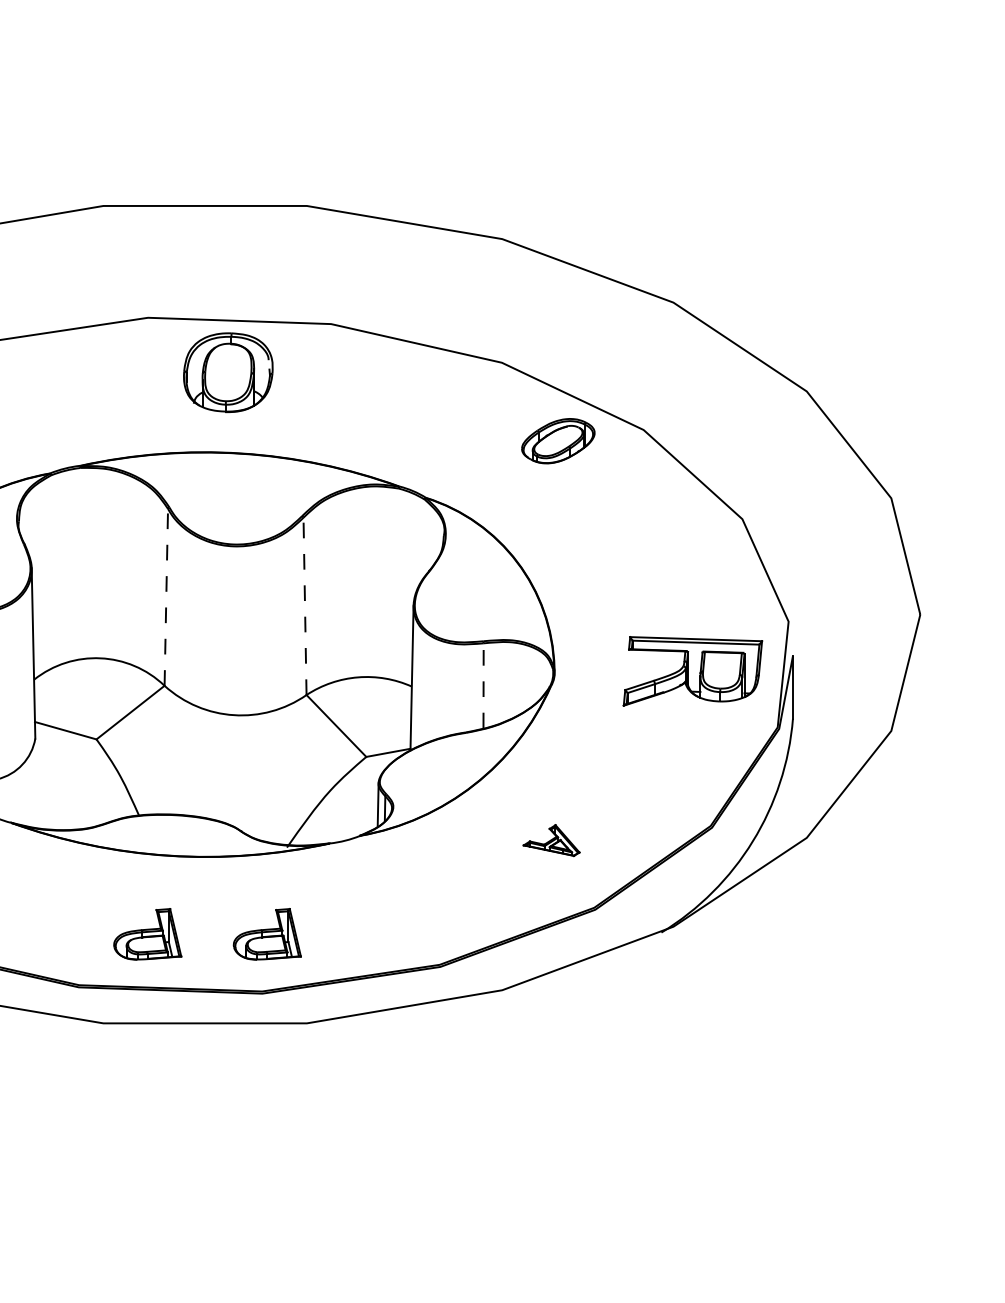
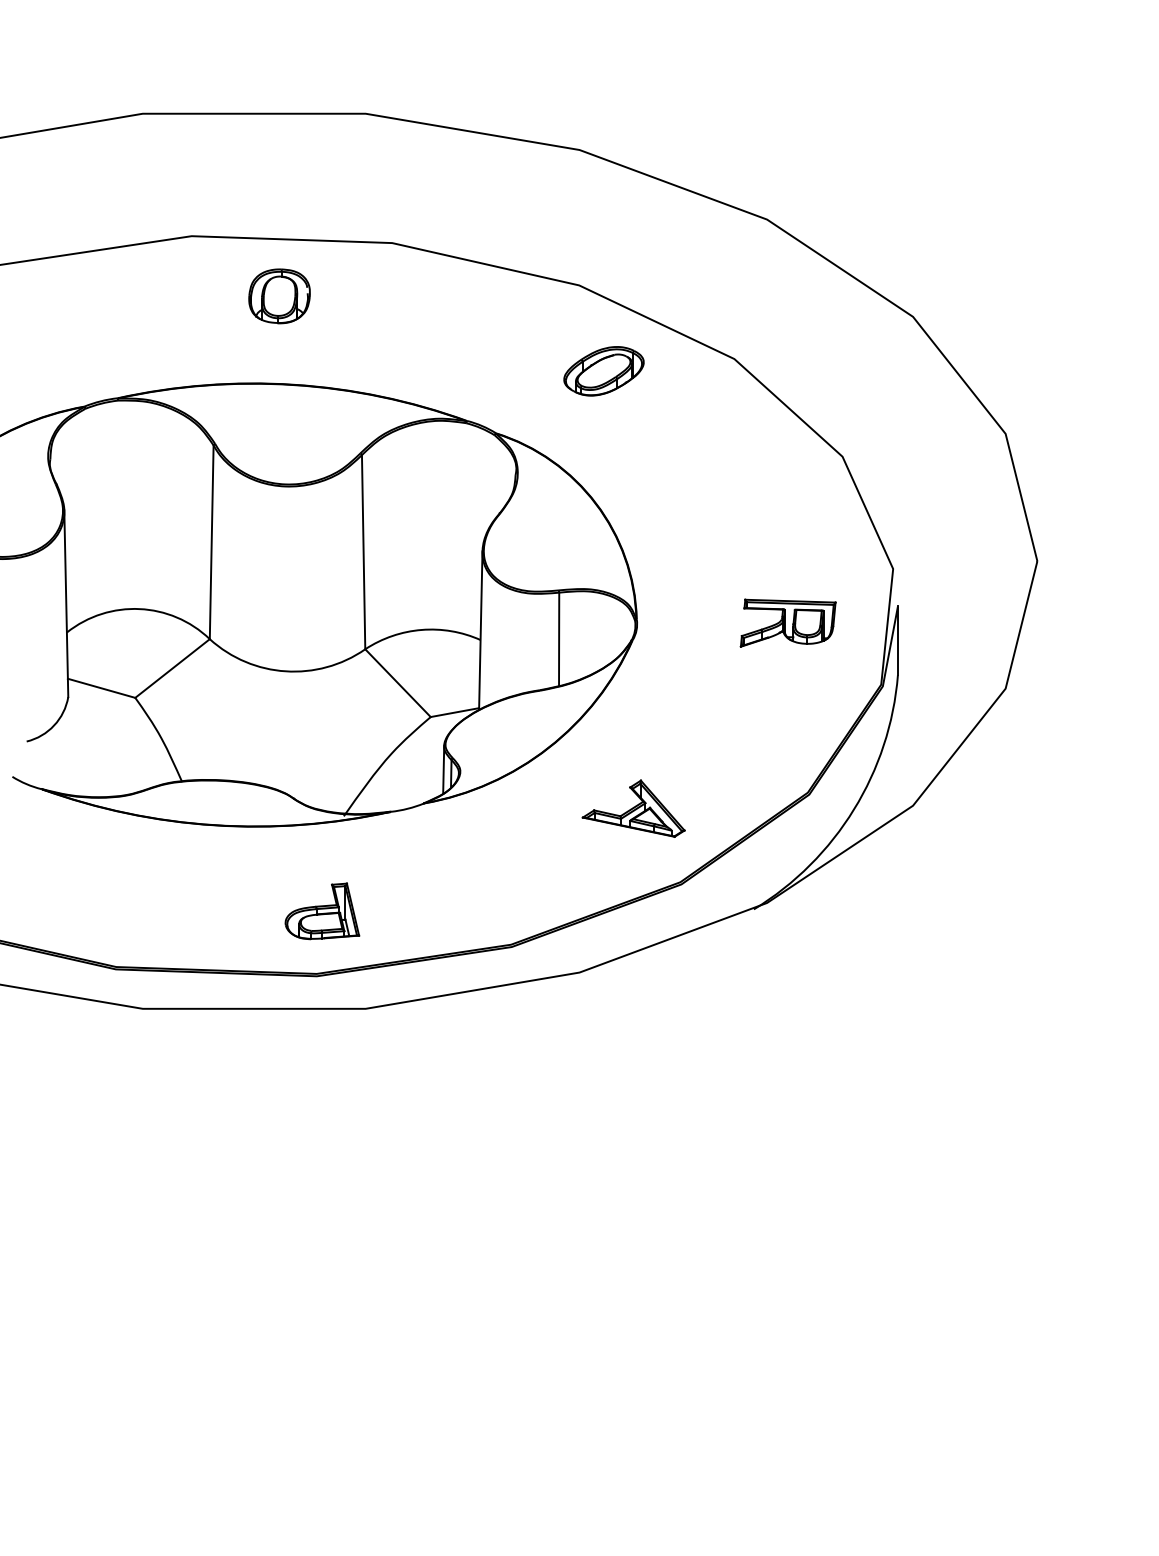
part: (228, 372) -> (279, 296), size x0.62
part: (557, 441) -> (603, 371), moved
line: (166, 597) -> (211, 542), dashed -> solid
line: (304, 605) -> (363, 551), dashed -> solid
part: (692, 670) -> (787, 622), size x0.62
line: (483, 686) -> (559, 639), dashed -> solid
part: (551, 840) -> (633, 808), size x1.67
part: (147, 934) -> (191, 911), removed

